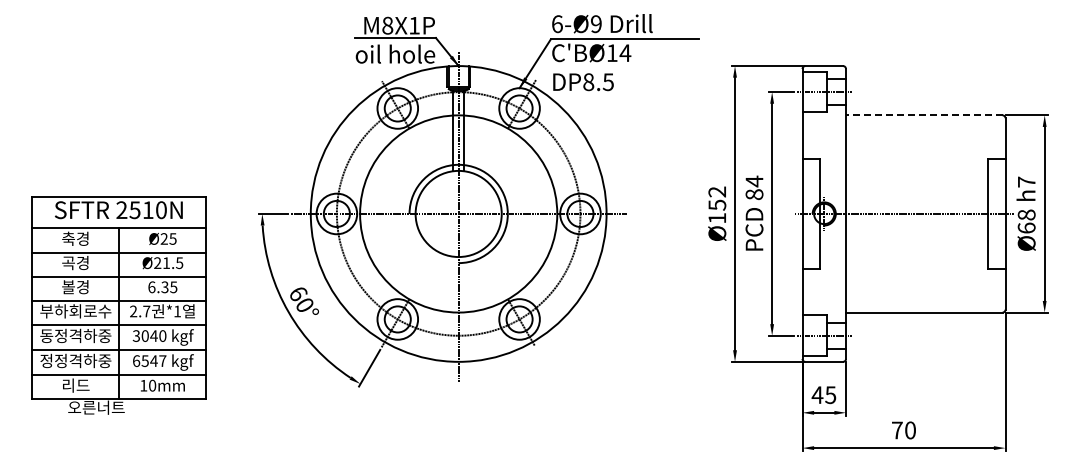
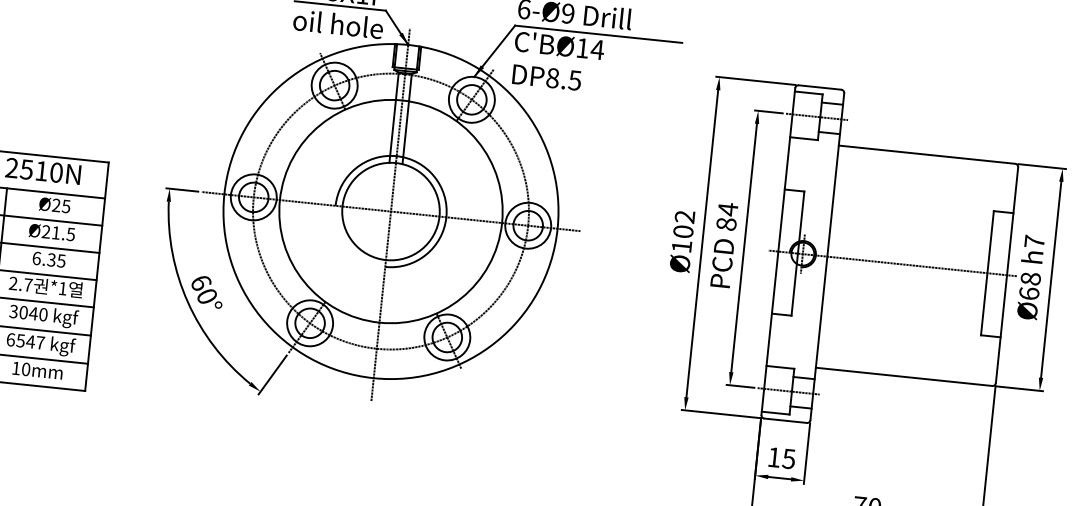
line: (923, 115) -> (926, 154), dashed -> solid
text: (717, 204) -> (683, 231), Ø152 -> Ø102
text: (817, 394) -> (774, 456), 45 -> 15

